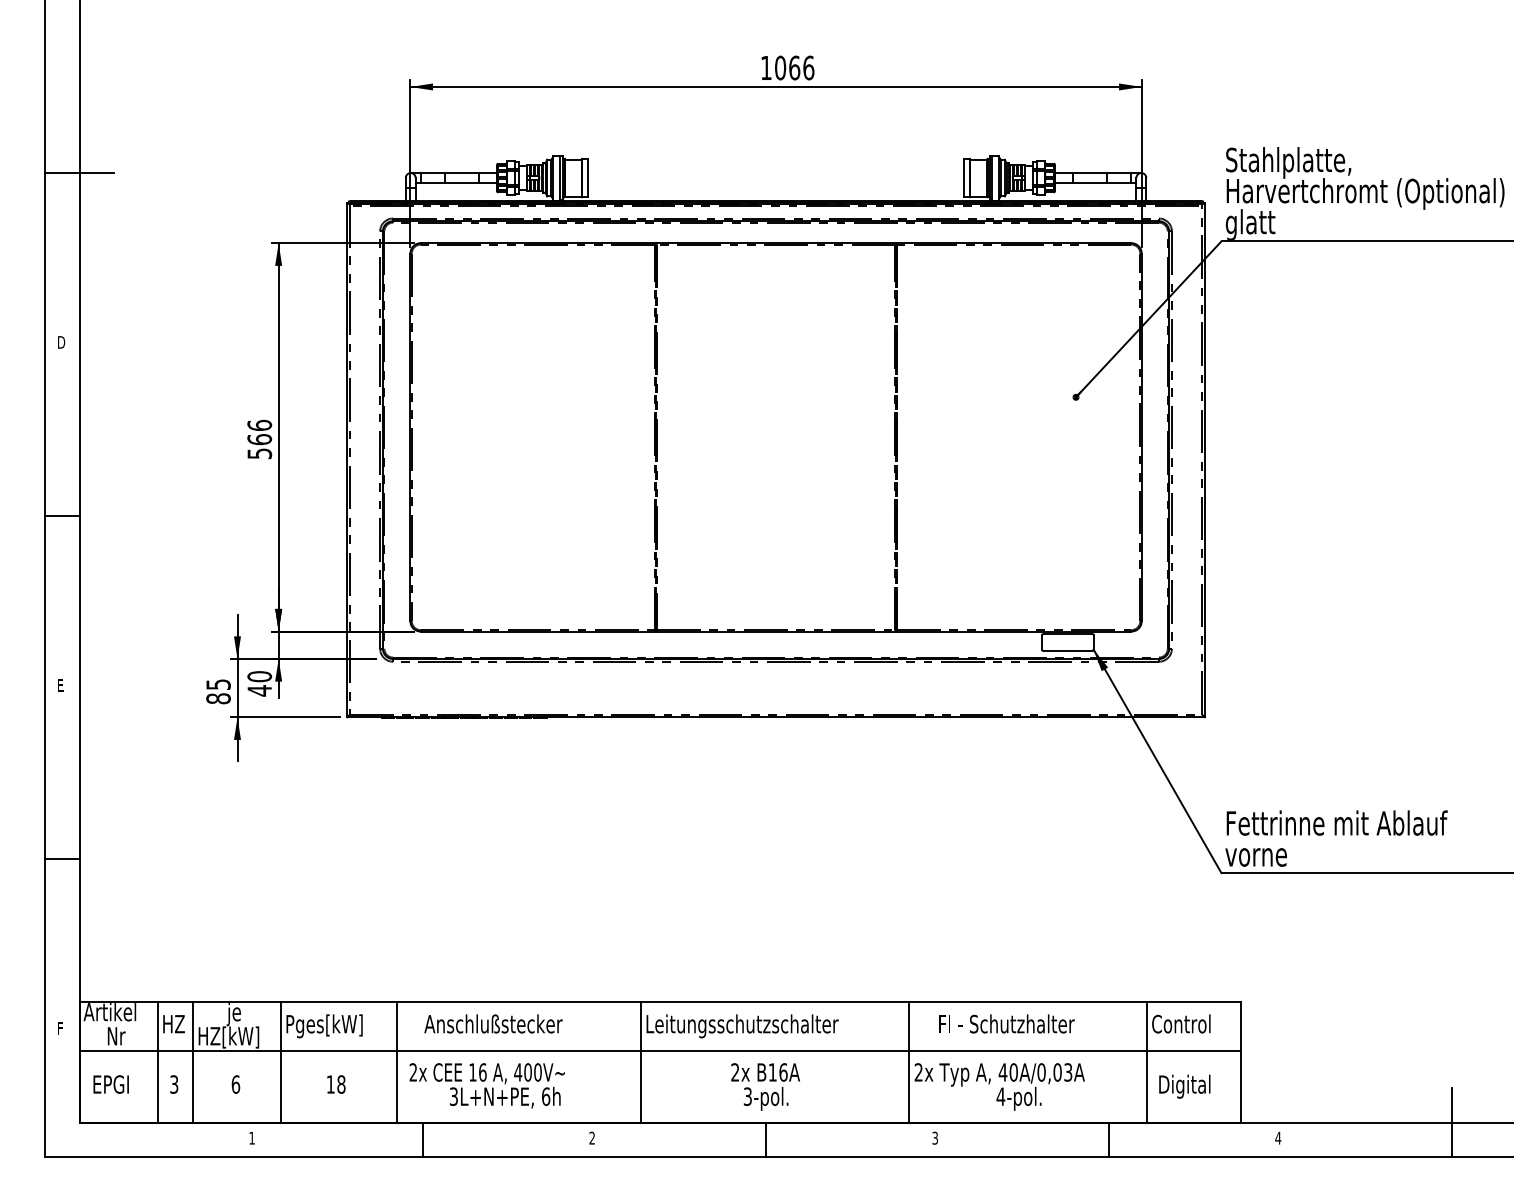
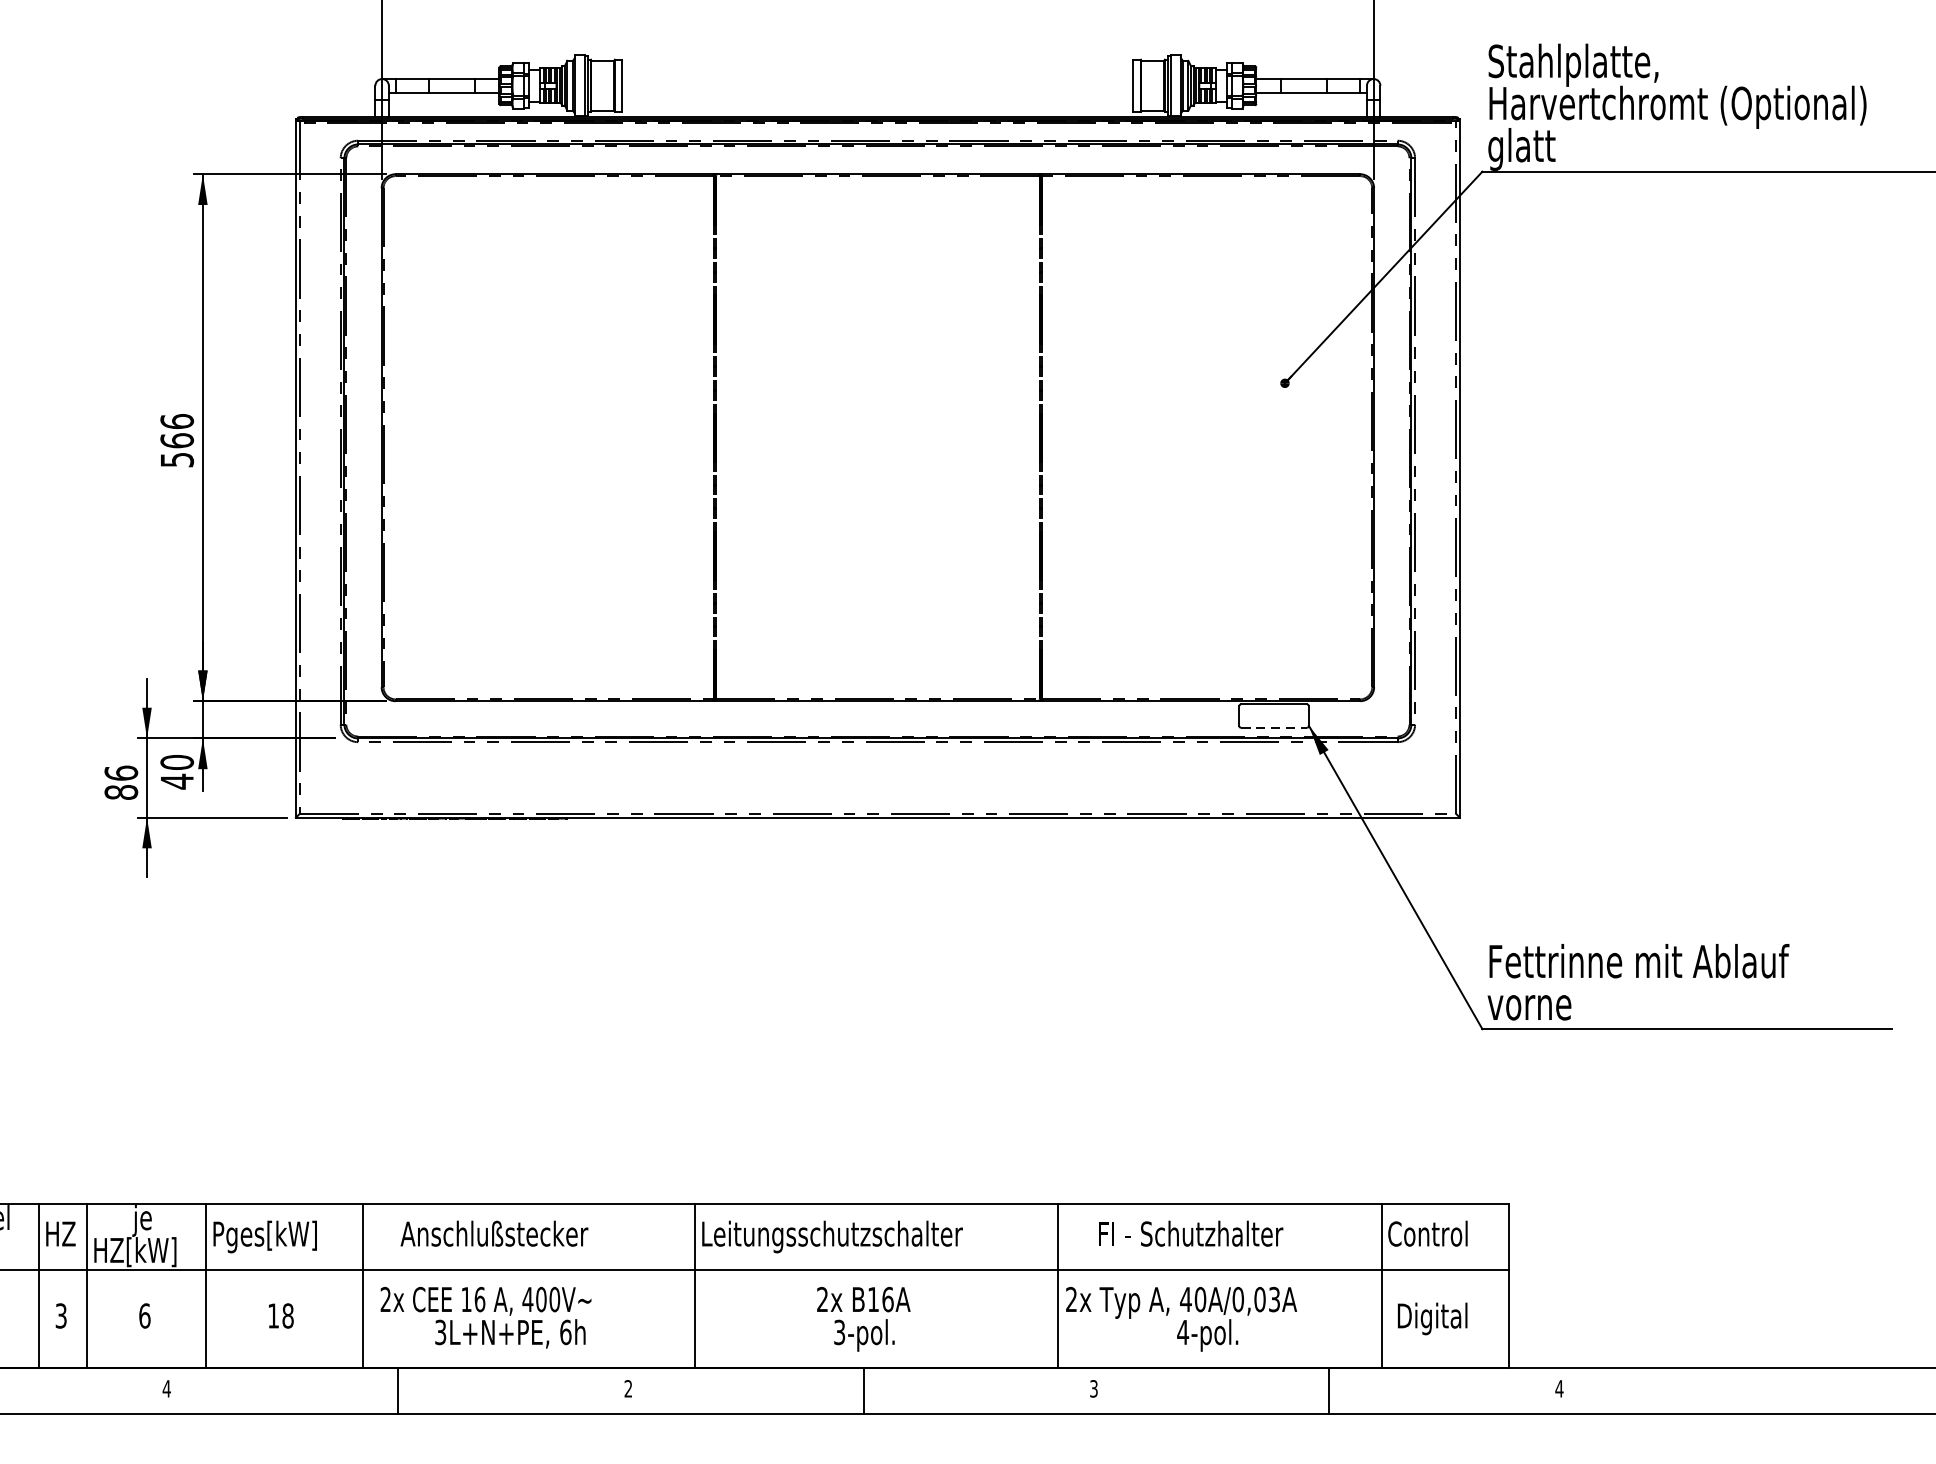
line: (1068, 651) -> (1274, 728), solid -> dashed
text: (218, 684) -> (121, 773), 85 -> 86
line: (1451, 1122) -> (1794, 1367), removed
text: (252, 1138) -> (167, 1389), 1 -> 4

